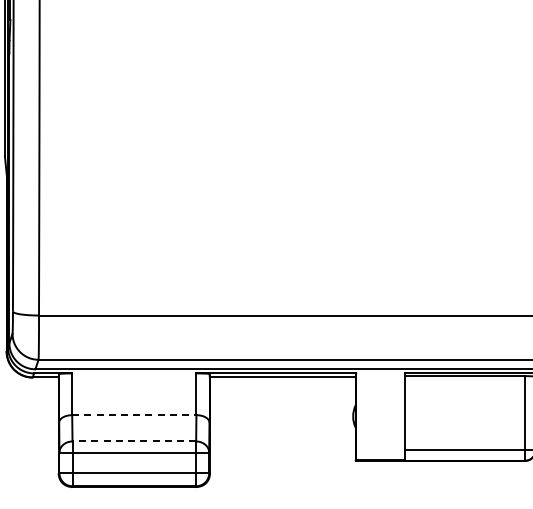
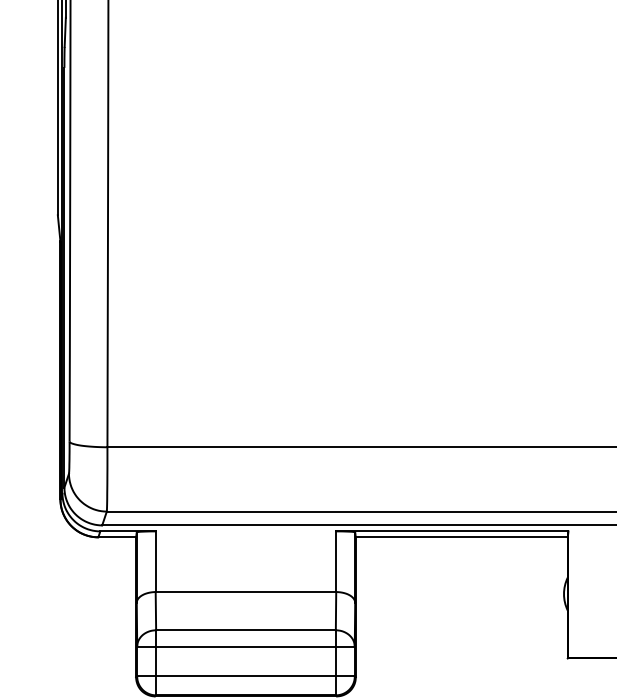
line: (134, 415) -> (246, 592), dashed -> solid
line: (134, 441) -> (246, 630), dashed -> solid

